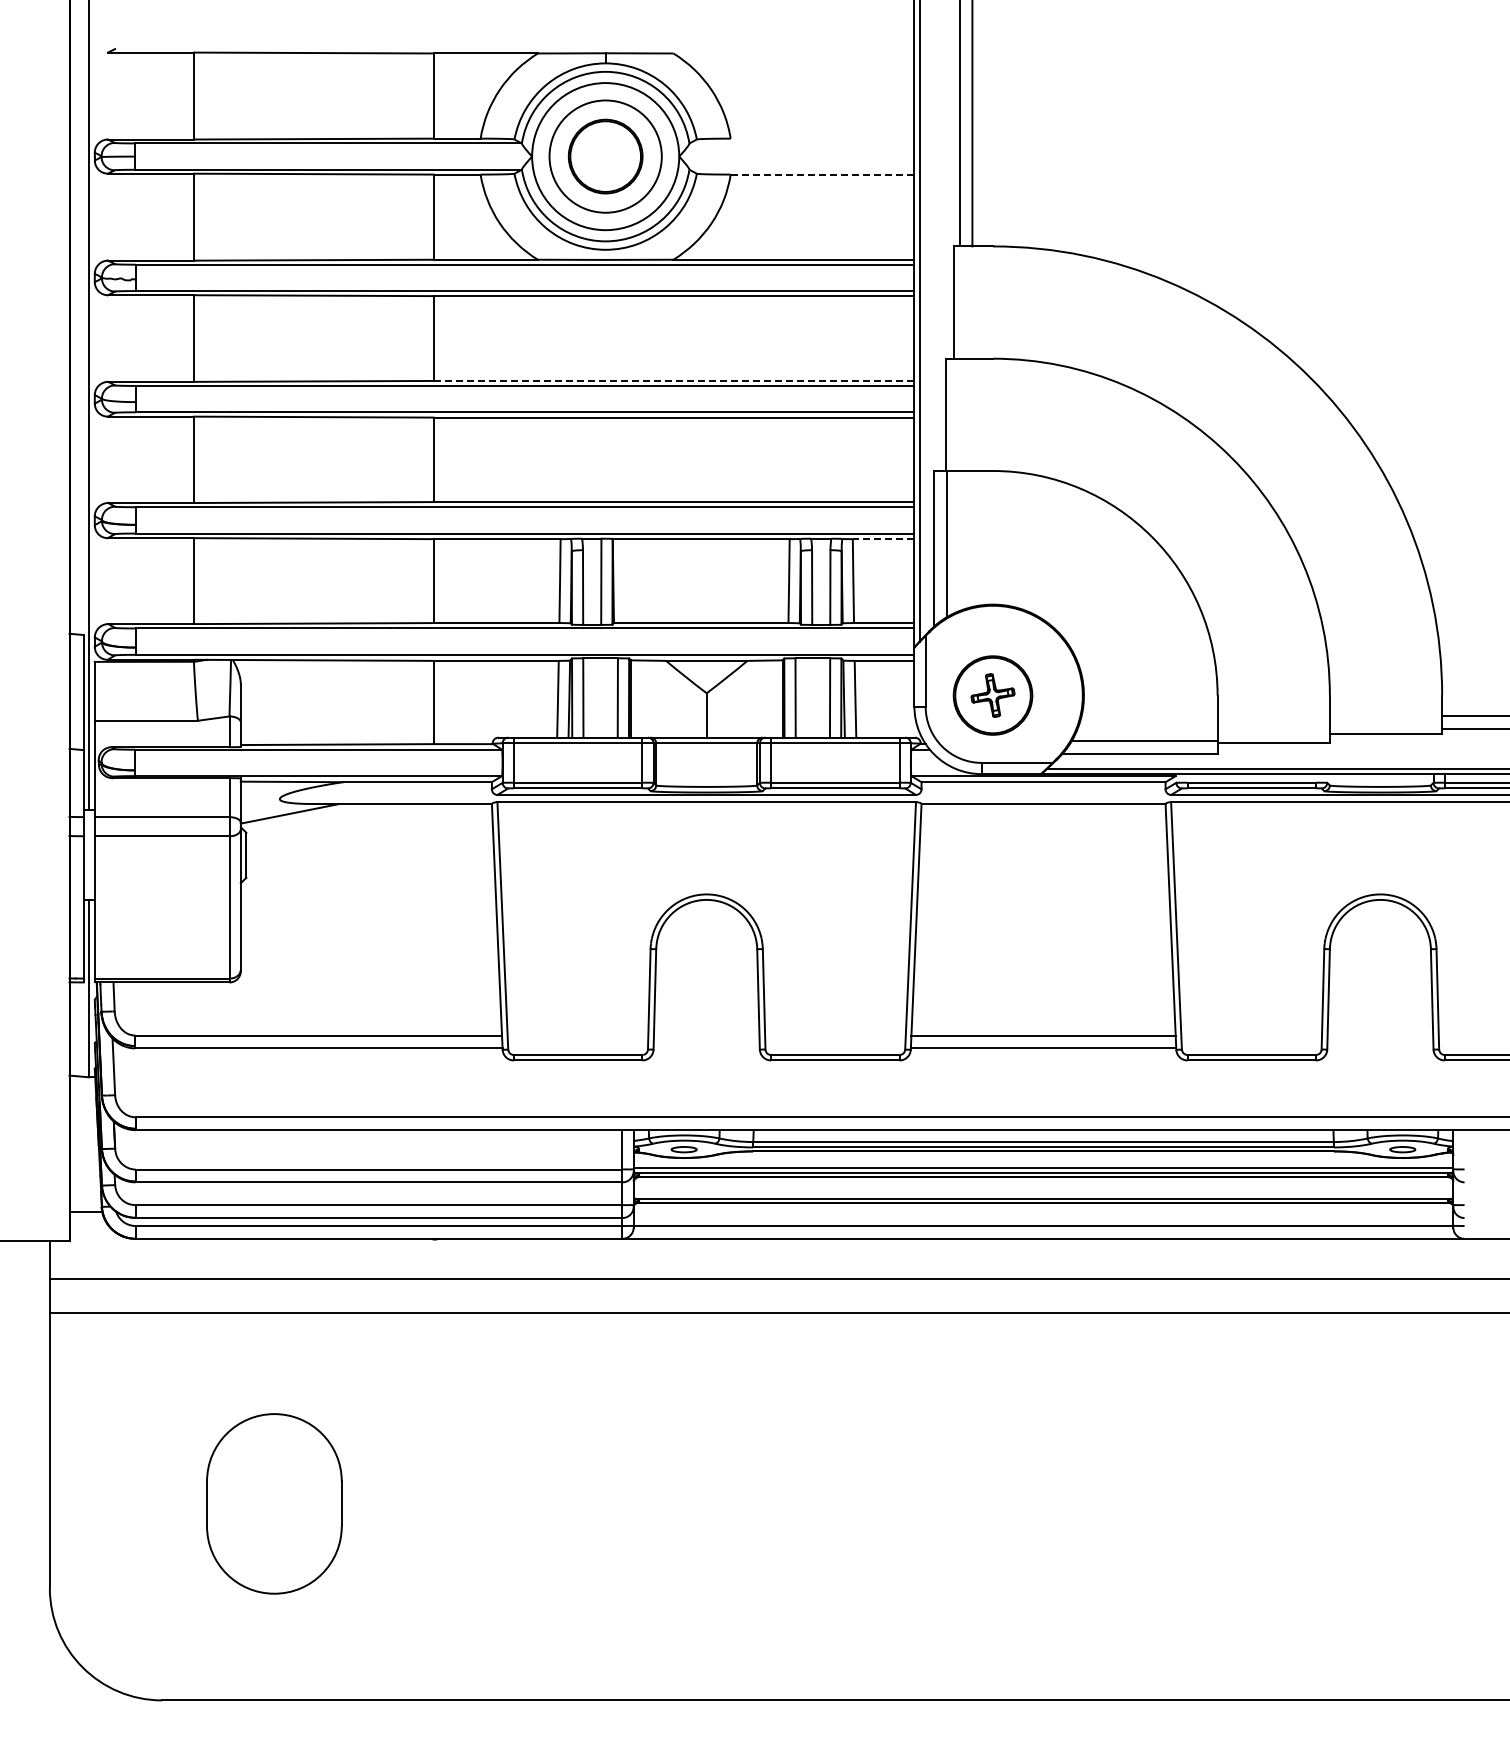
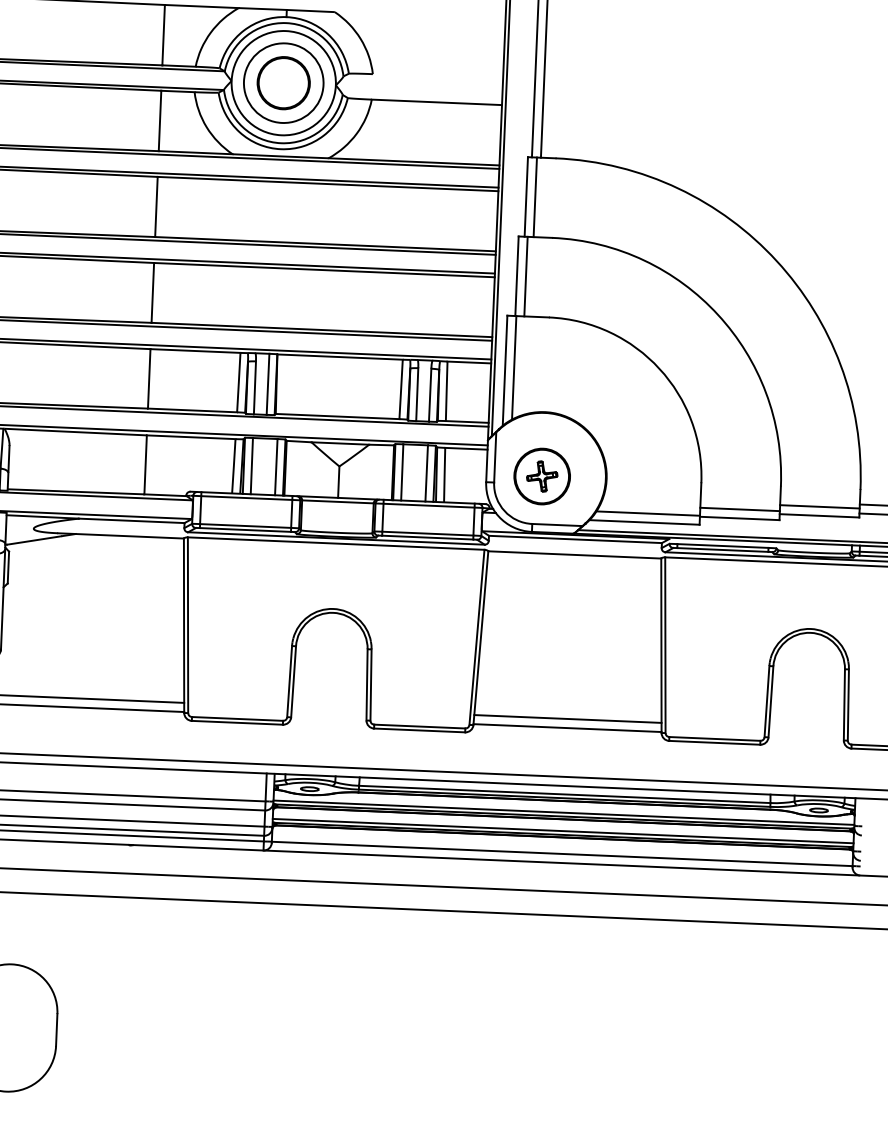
line: (822, 174) -> (436, 102), dashed -> solid
line: (966, 302) -> (535, 197), added
line: (674, 380) -> (325, 243), dashed -> solid
line: (958, 414) -> (526, 276), added
line: (883, 539) -> (469, 362), dashed -> solid
line: (1385, 721) -> (819, 506), added
line: (1273, 730) -> (739, 509), added
line: (1043, 1193) -> (563, 830), added

